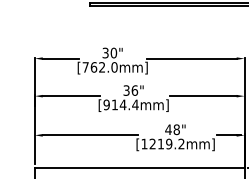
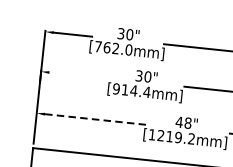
text: (134, 90) -> (147, 76), 36" -> 30"
line: (70, 96) -> (78, 76), removed
line: (90, 135) -> (95, 119), solid -> dashed

